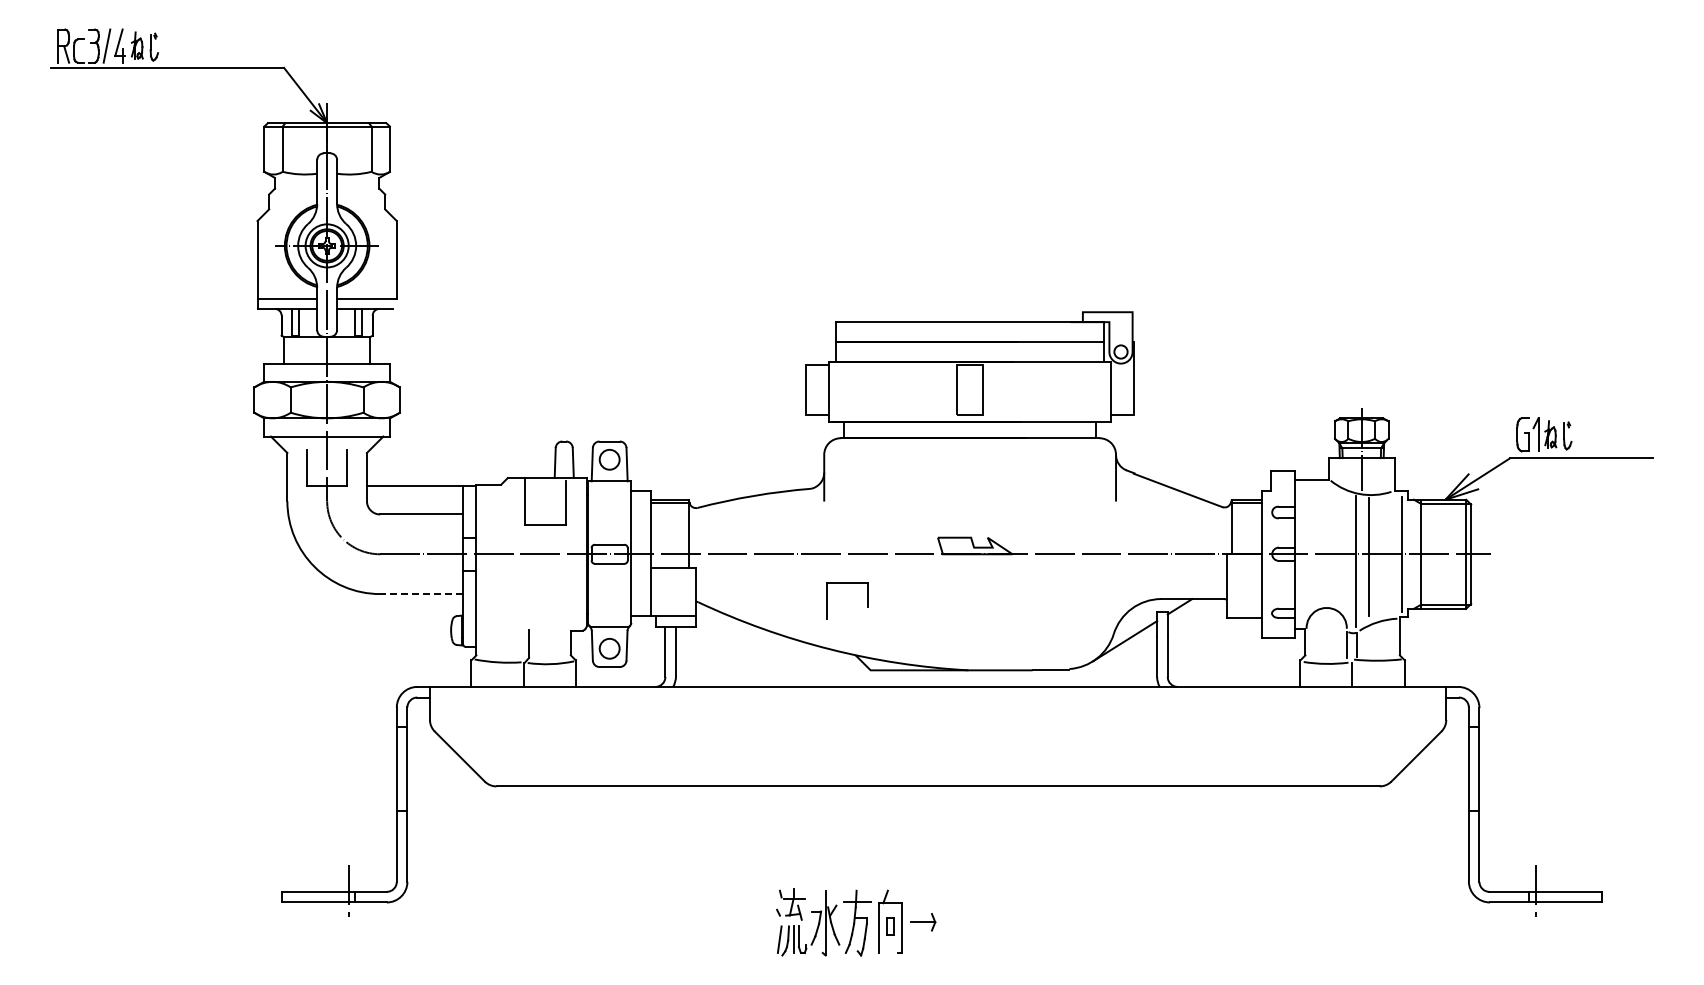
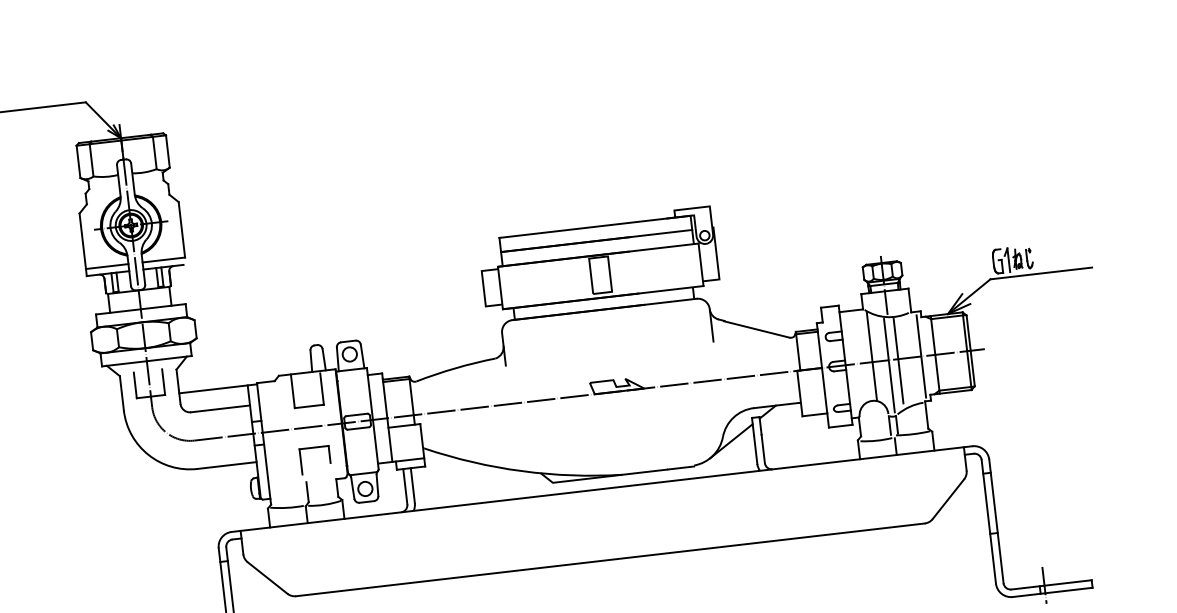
line: (1333, 545) -> (872, 355), added
part: (847, 583) -> (314, 447), moved
line: (421, 594) -> (227, 465), dashed -> solid

